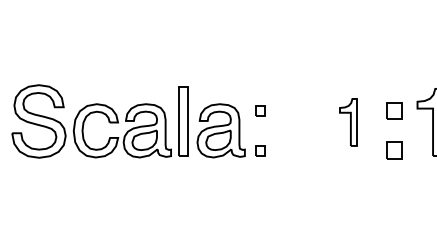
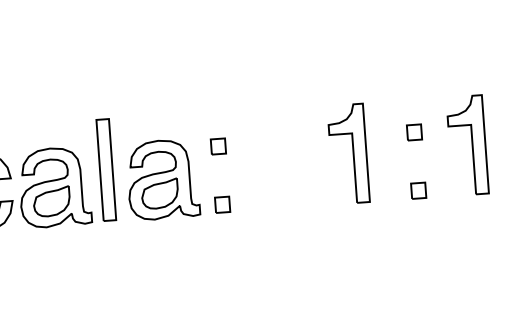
part: (393, 110) -> (413, 131), size x0.62
part: (348, 122) -> (348, 154), size x1.43
part: (393, 150) -> (417, 190), size x0.62

